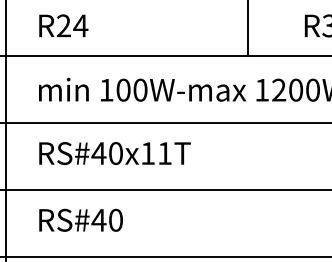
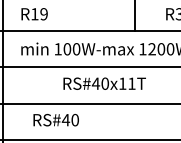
text: (72, 26) -> (39, 14), R24 -> R19
text: (114, 153) -> (104, 83), moved
text: (79, 220) -> (55, 120), moved

